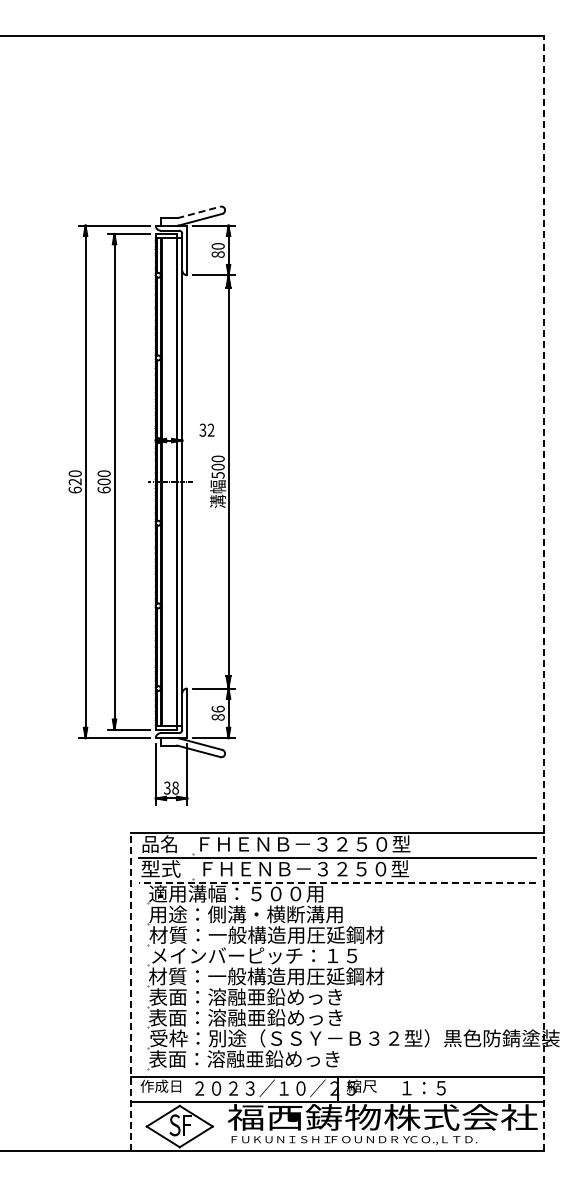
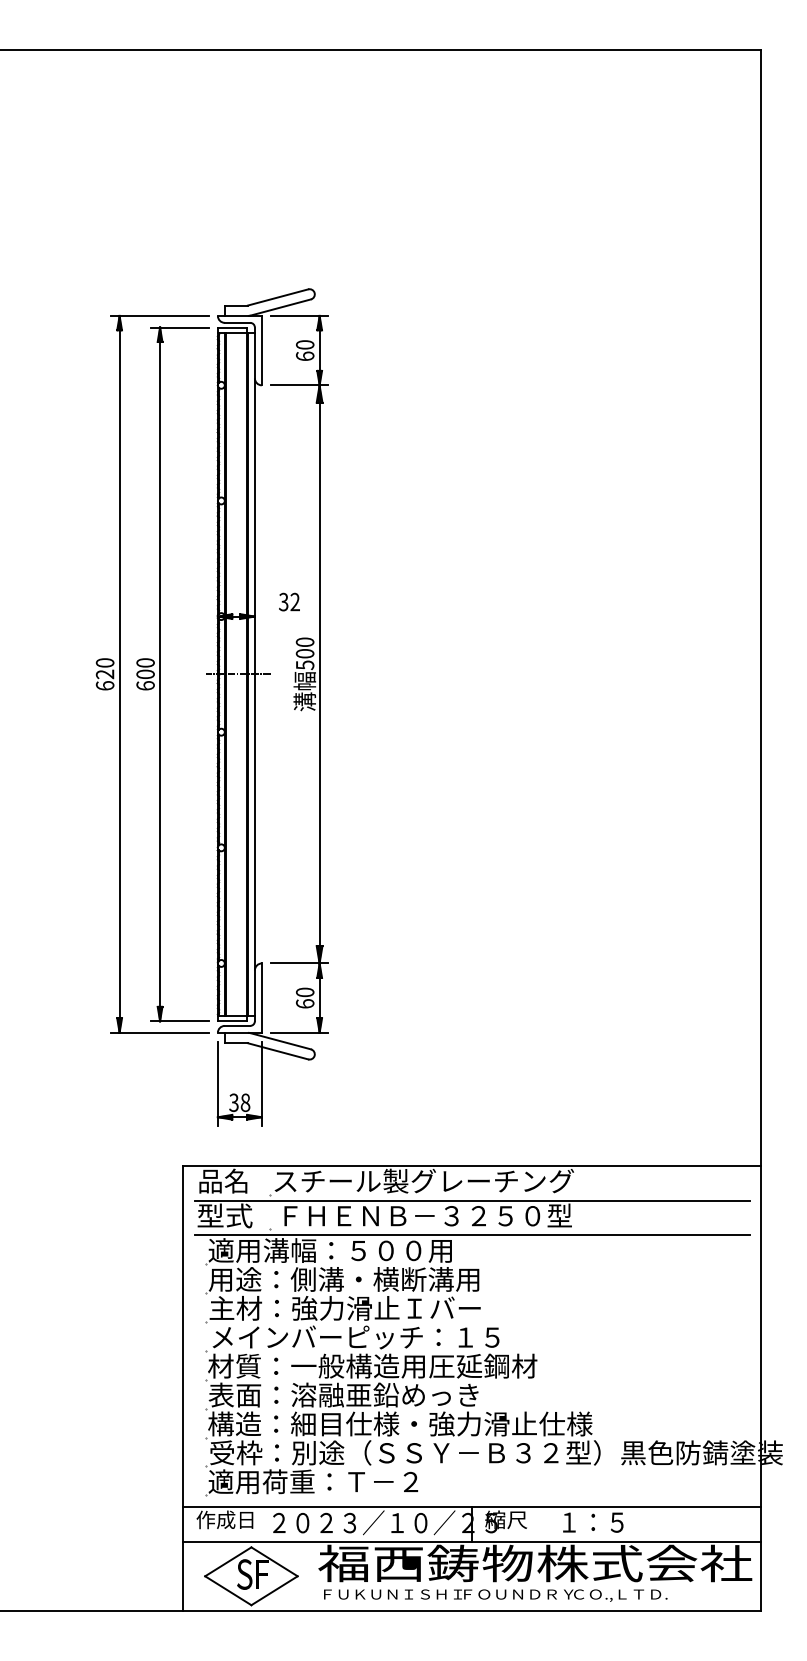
line: (199, 212) -> (278, 297), dashed -> solid
text: (217, 254) -> (304, 356), 80 -> 60
line: (544, 593) -> (761, 830), dashed -> solid
text: (217, 712) -> (304, 996), 86 -> 60
text: (303, 843) -> (424, 1180), ＦＨＥＮＢ－３２５０型 -> スチール製グレーチング
line: (337, 882) -> (472, 1234), dashed -> solid
text: (266, 934) -> (372, 1307), 材質：一般構造用圧延鋼材 -> 主材：強力滑止Ｉバー
line: (131, 991) -> (183, 1387), dashed -> solid
text: (286, 1017) -> (400, 1423), 表面：溶融亜鉛めっき -> 構造：細目仕様・強力滑止仕様
text: (244, 1058) -> (341, 1481), 表面：溶融亜鉛めっき -> 適用荷重：Ｔ－２

